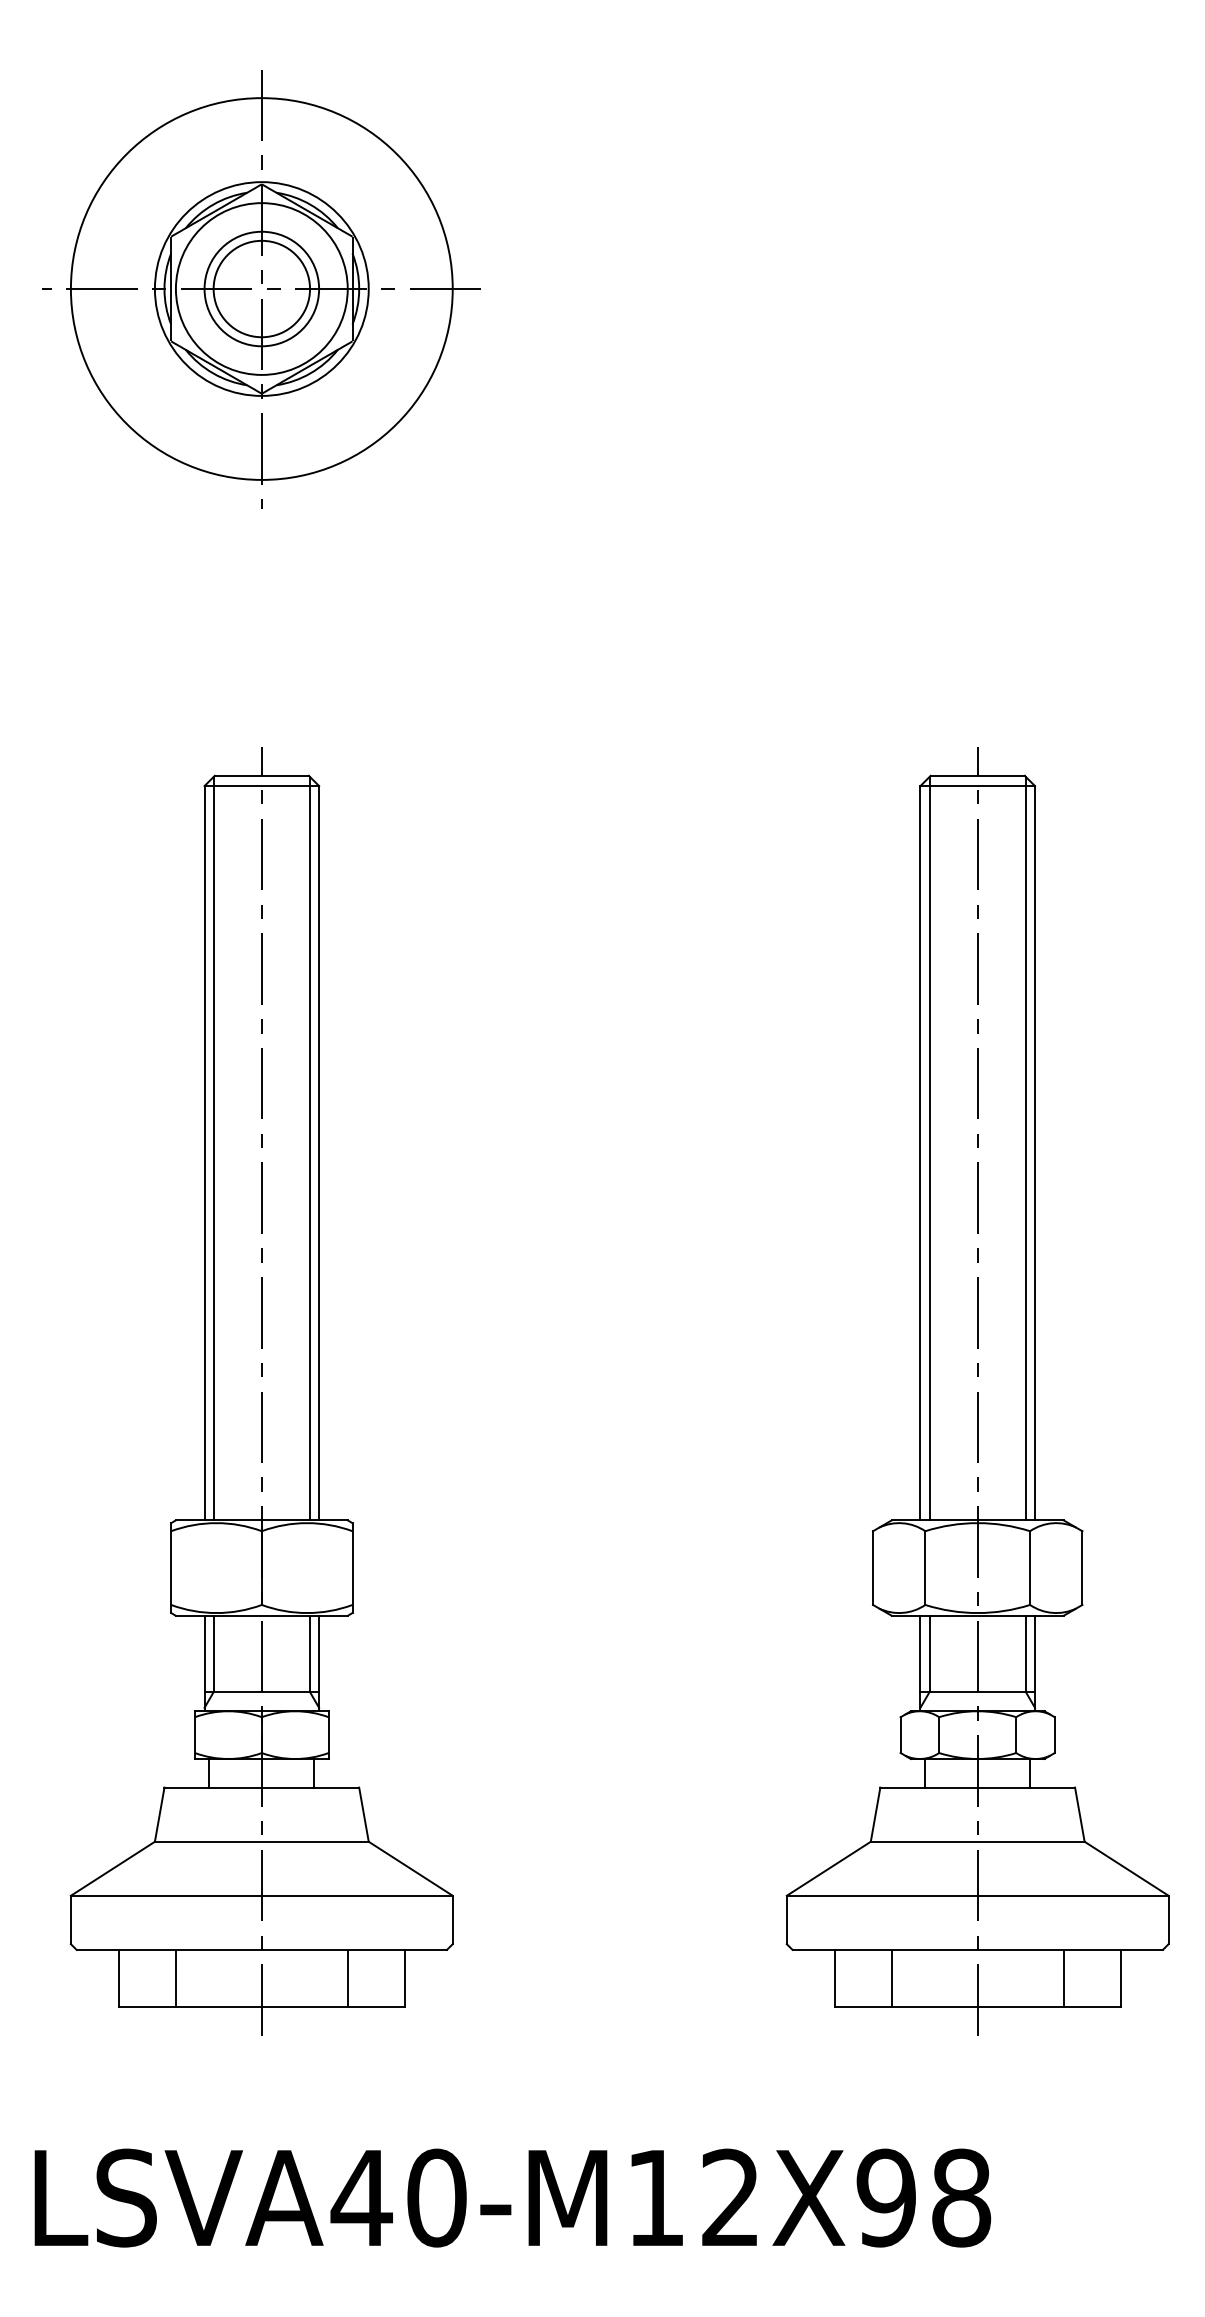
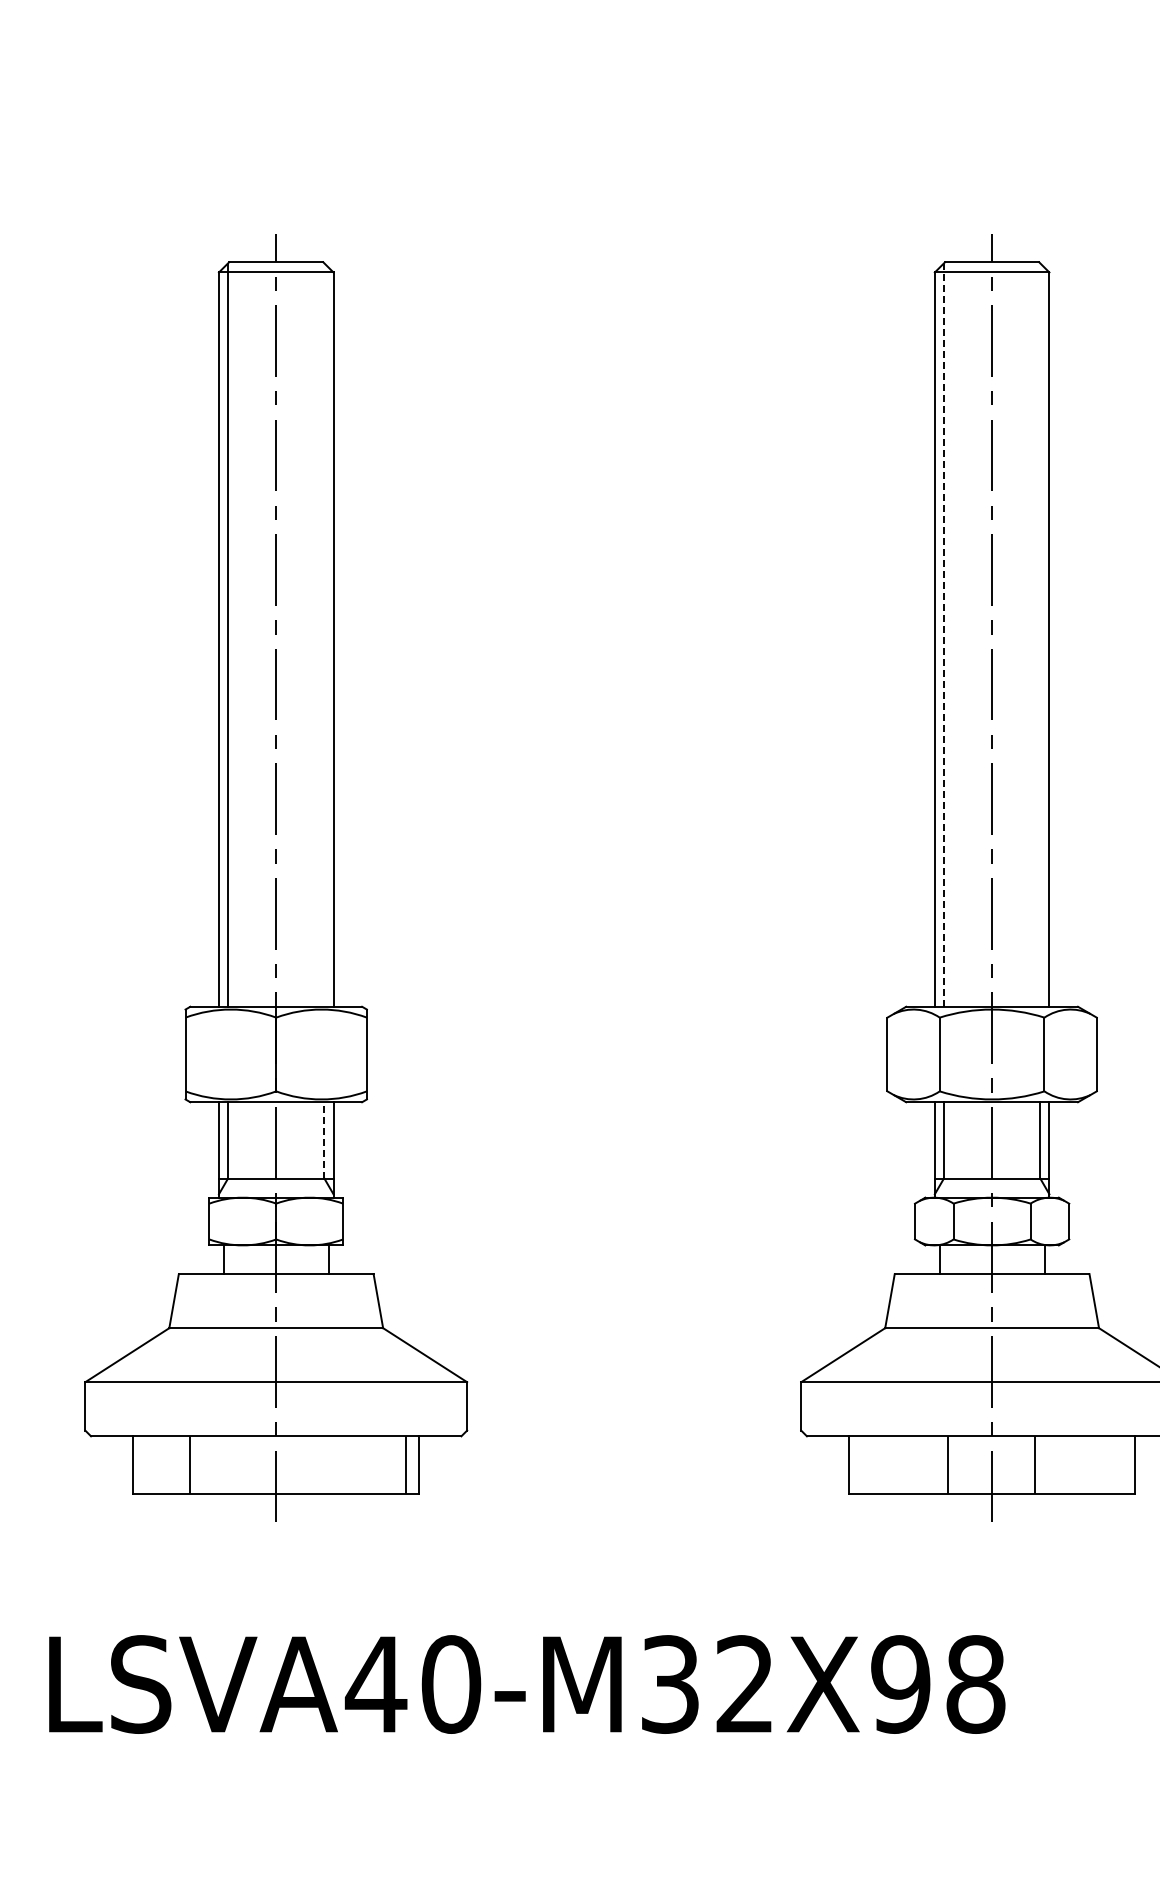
line: (310, 1148) -> (324, 634), removed
line: (929, 1148) -> (943, 634), solid -> dashed
line: (1025, 1148) -> (1039, 634), removed
line: (310, 1653) -> (324, 1139), solid -> dashed
line: (347, 1978) -> (405, 1464), moved
line: (891, 1978) -> (947, 1464), moved
line: (1063, 1978) -> (1034, 1464), moved
text: (655, 2197) -> (669, 1683), LSVA40-M12X98 -> LSVA40-M32X98

